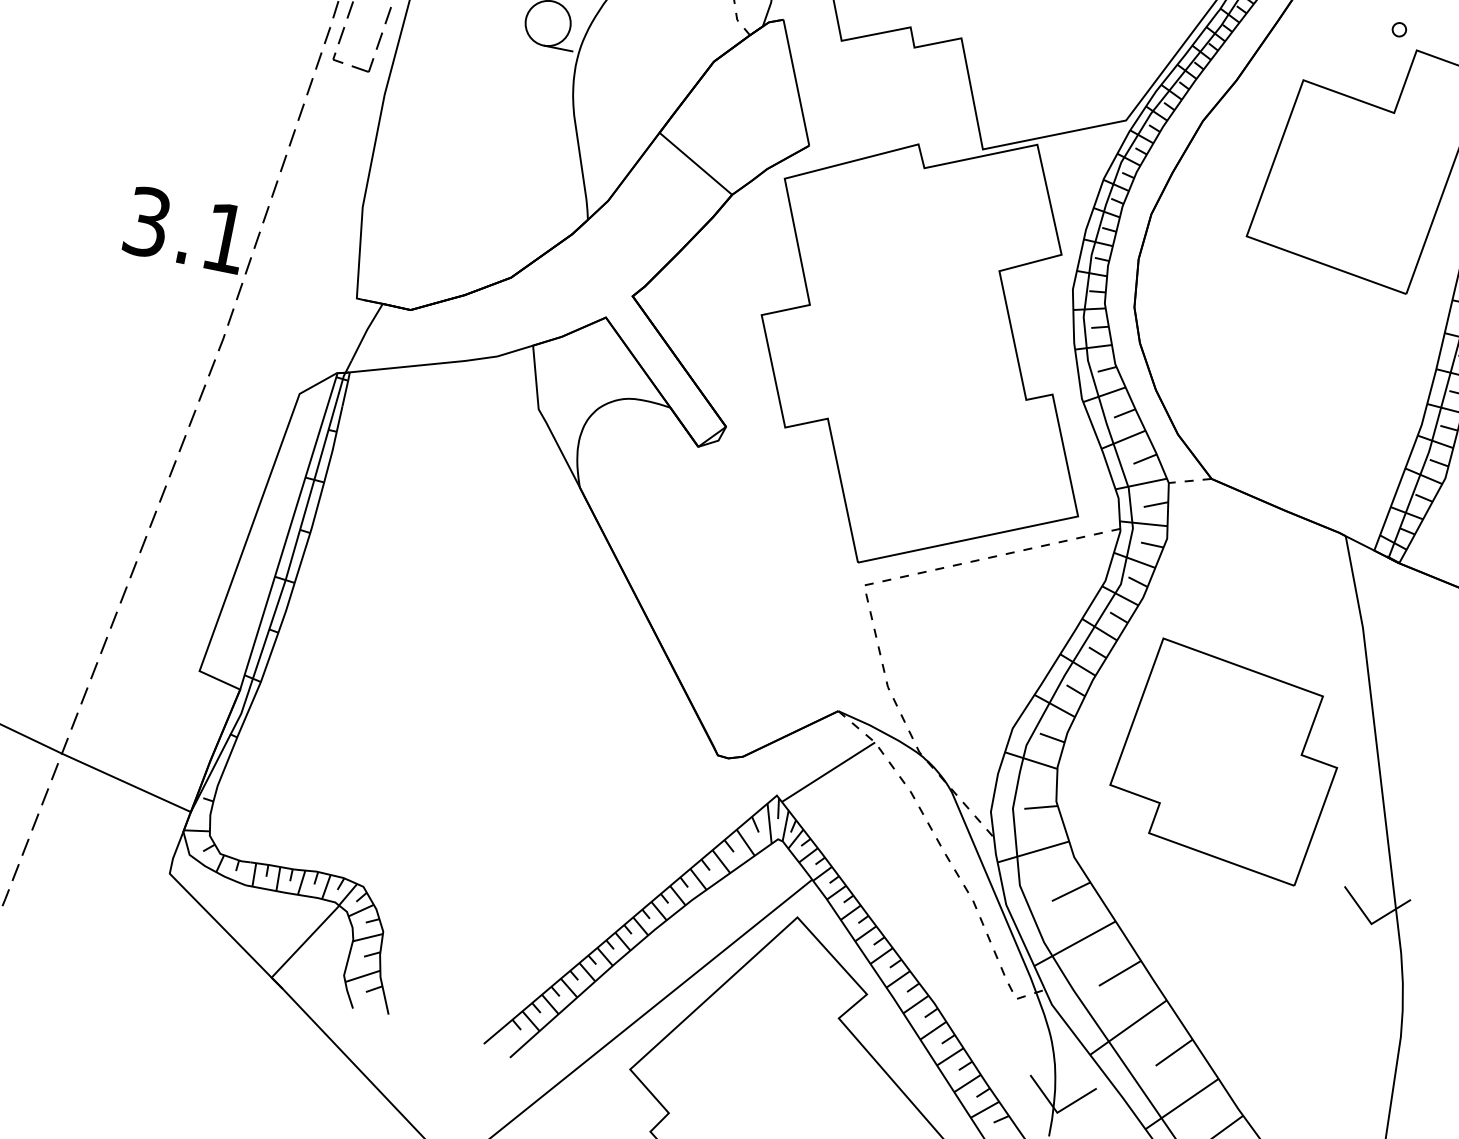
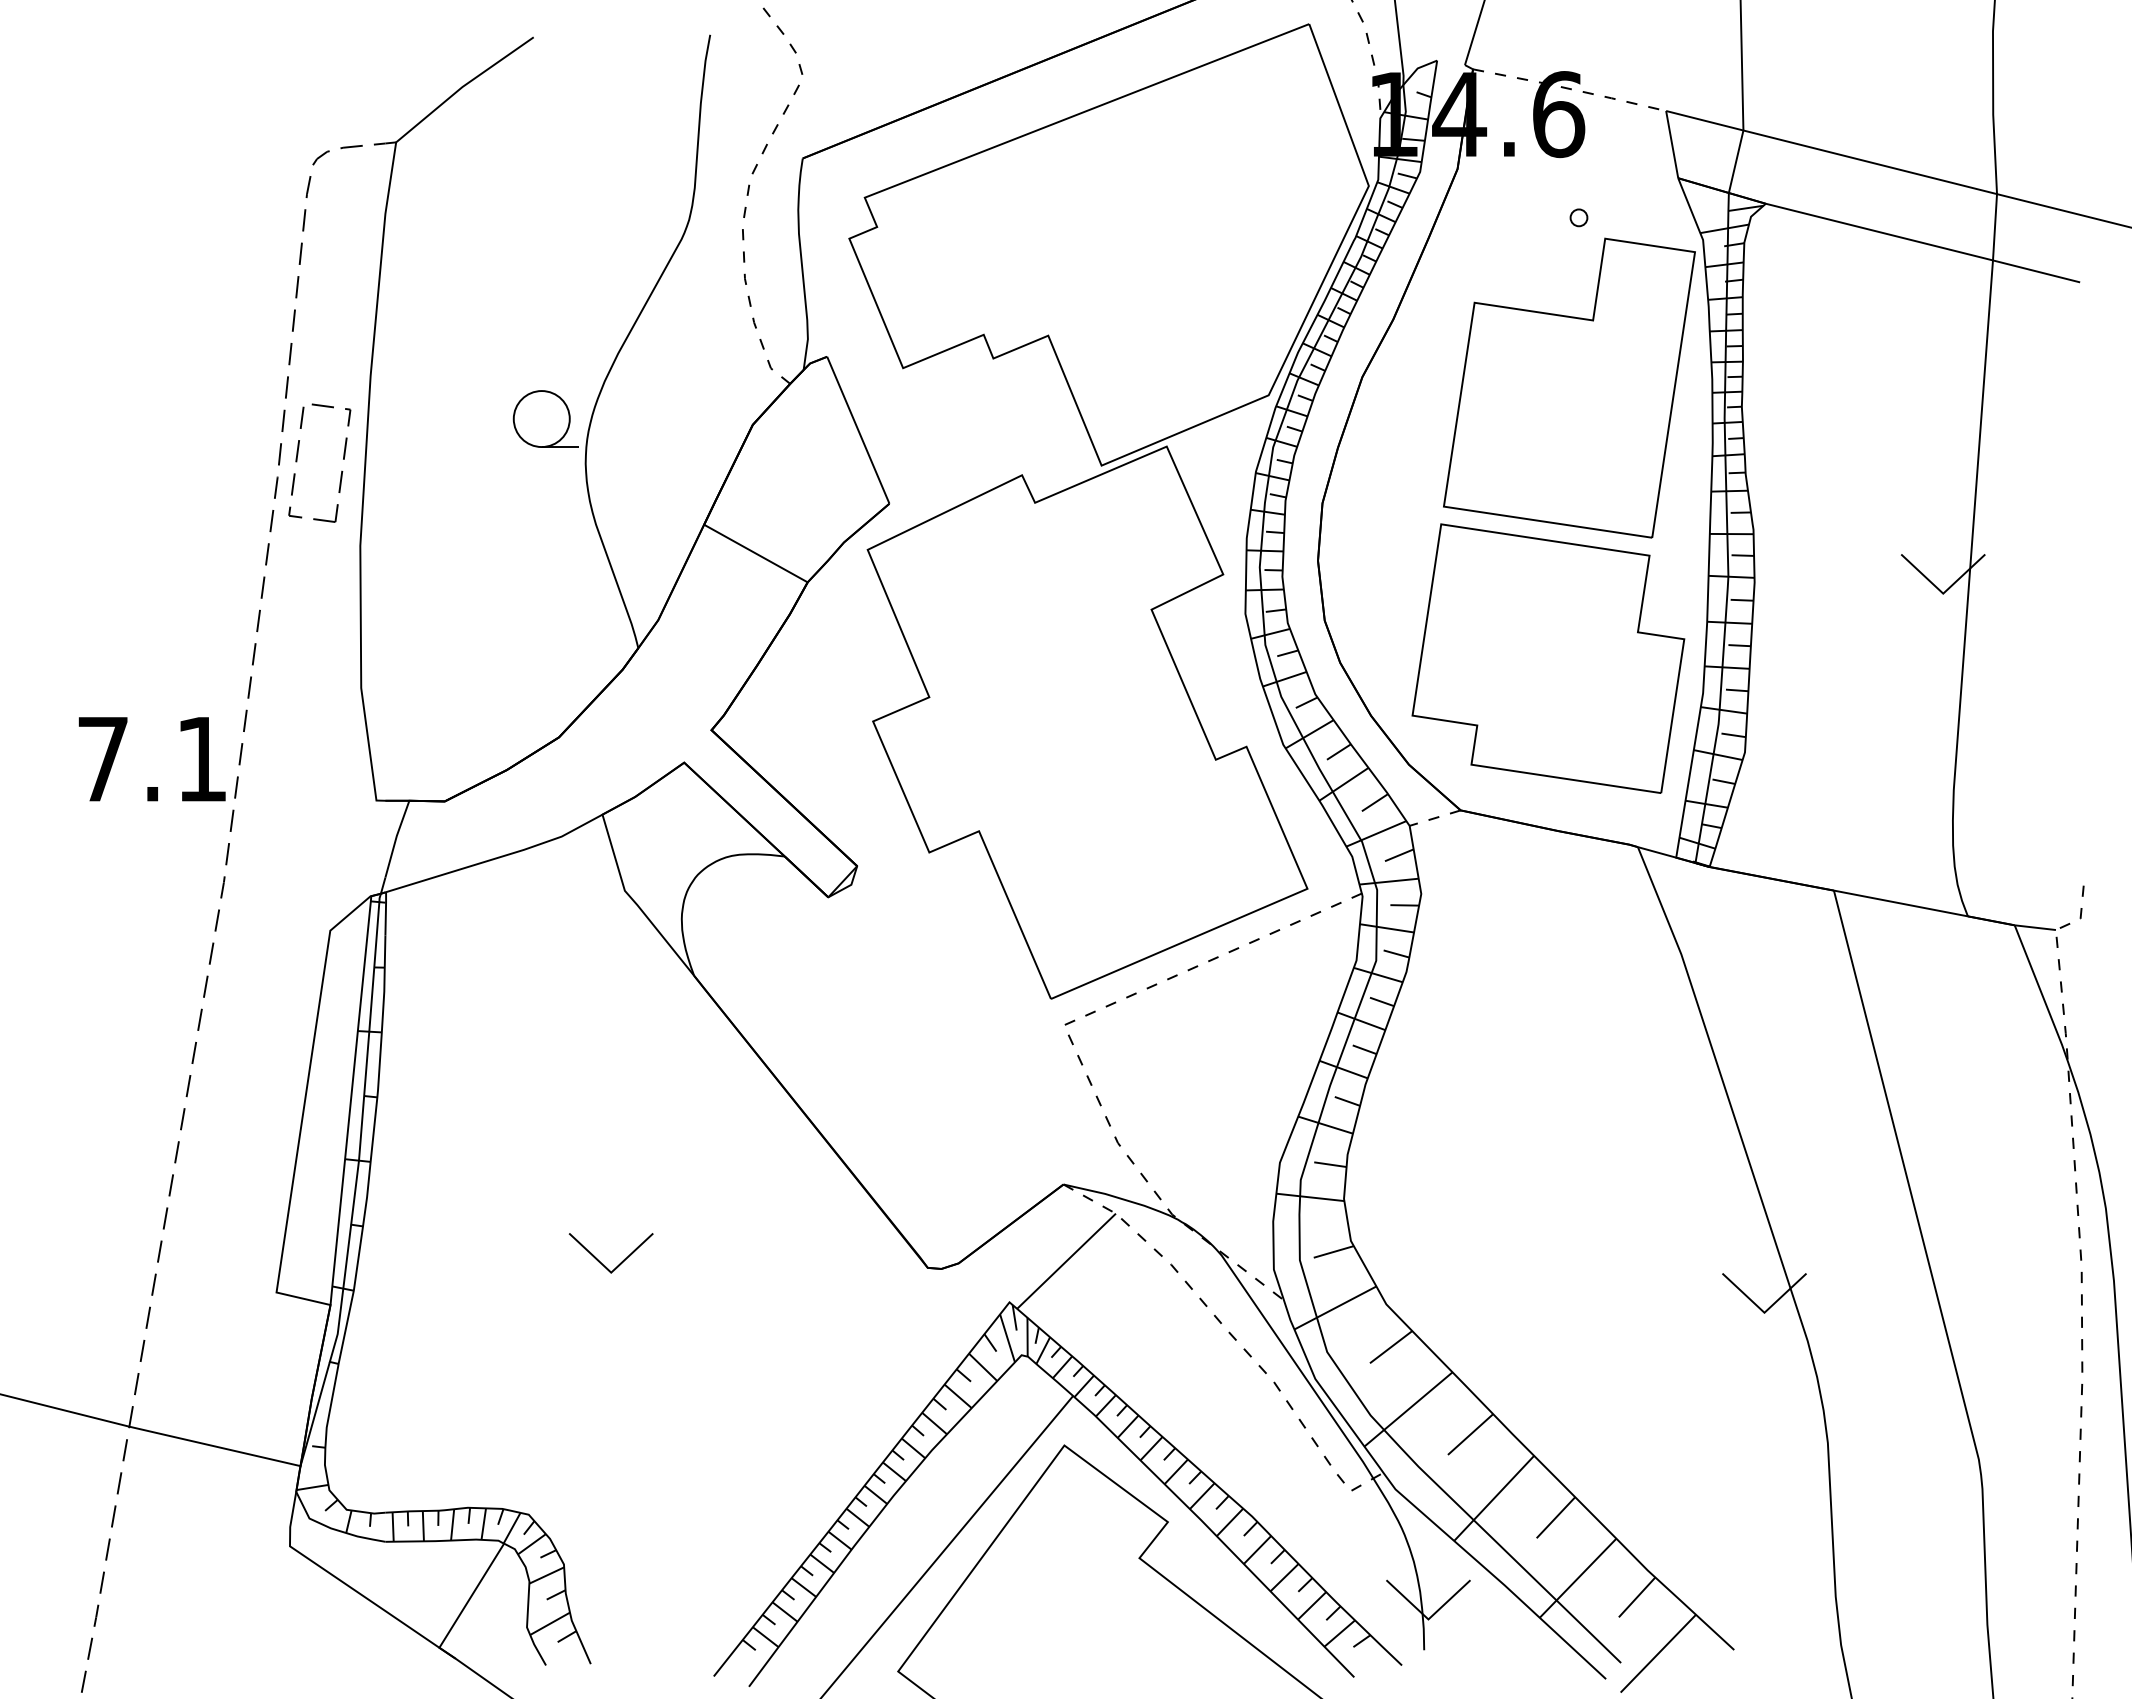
text: (147, 221) -> (102, 758), 3.1 -> 7.1
part: (461, 699) -> (601, 1262), added
part: (1226, 761) -> (1548, 658), moved

